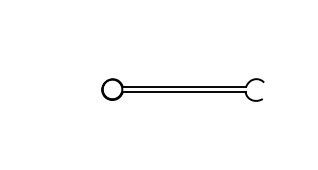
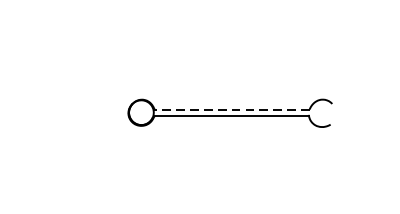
line: (184, 87) -> (232, 110), solid -> dashed

